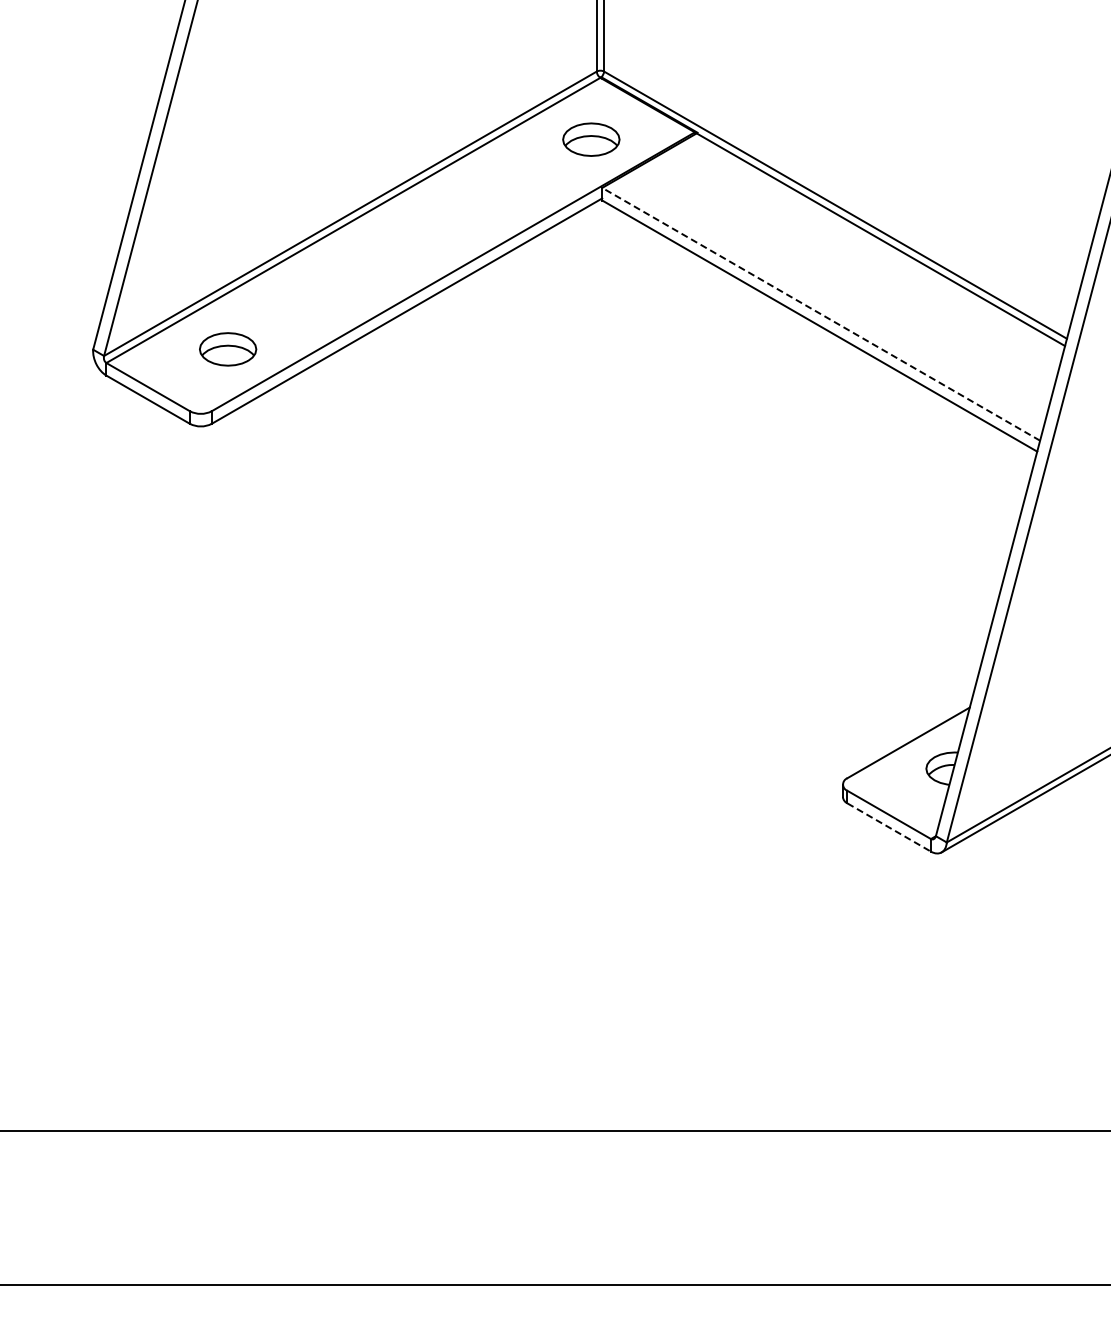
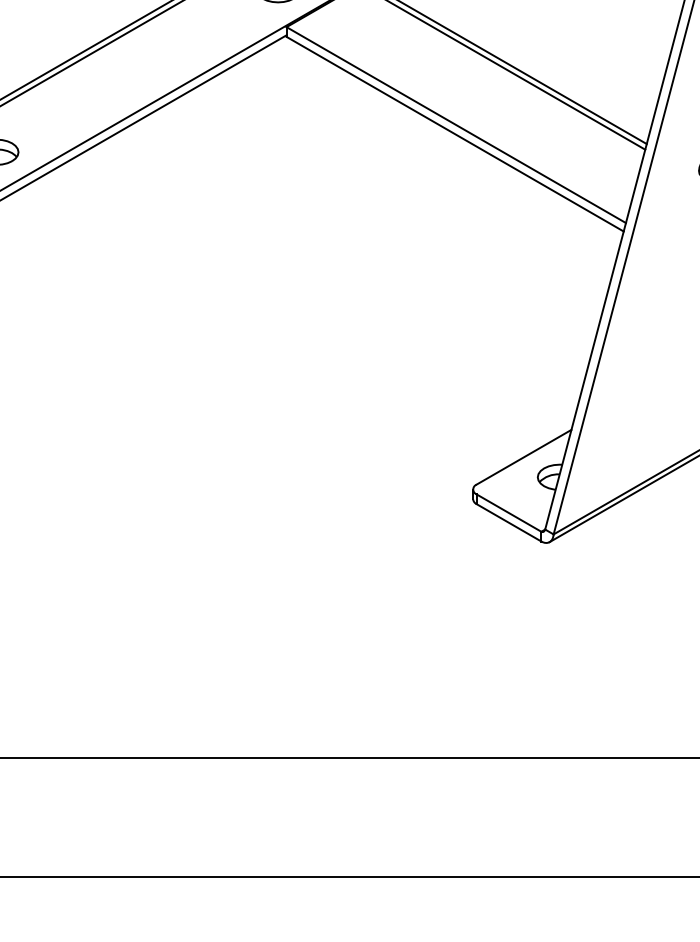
line: (821, 314) -> (456, 125), dashed -> solid
line: (889, 827) -> (509, 522), dashed -> solid

